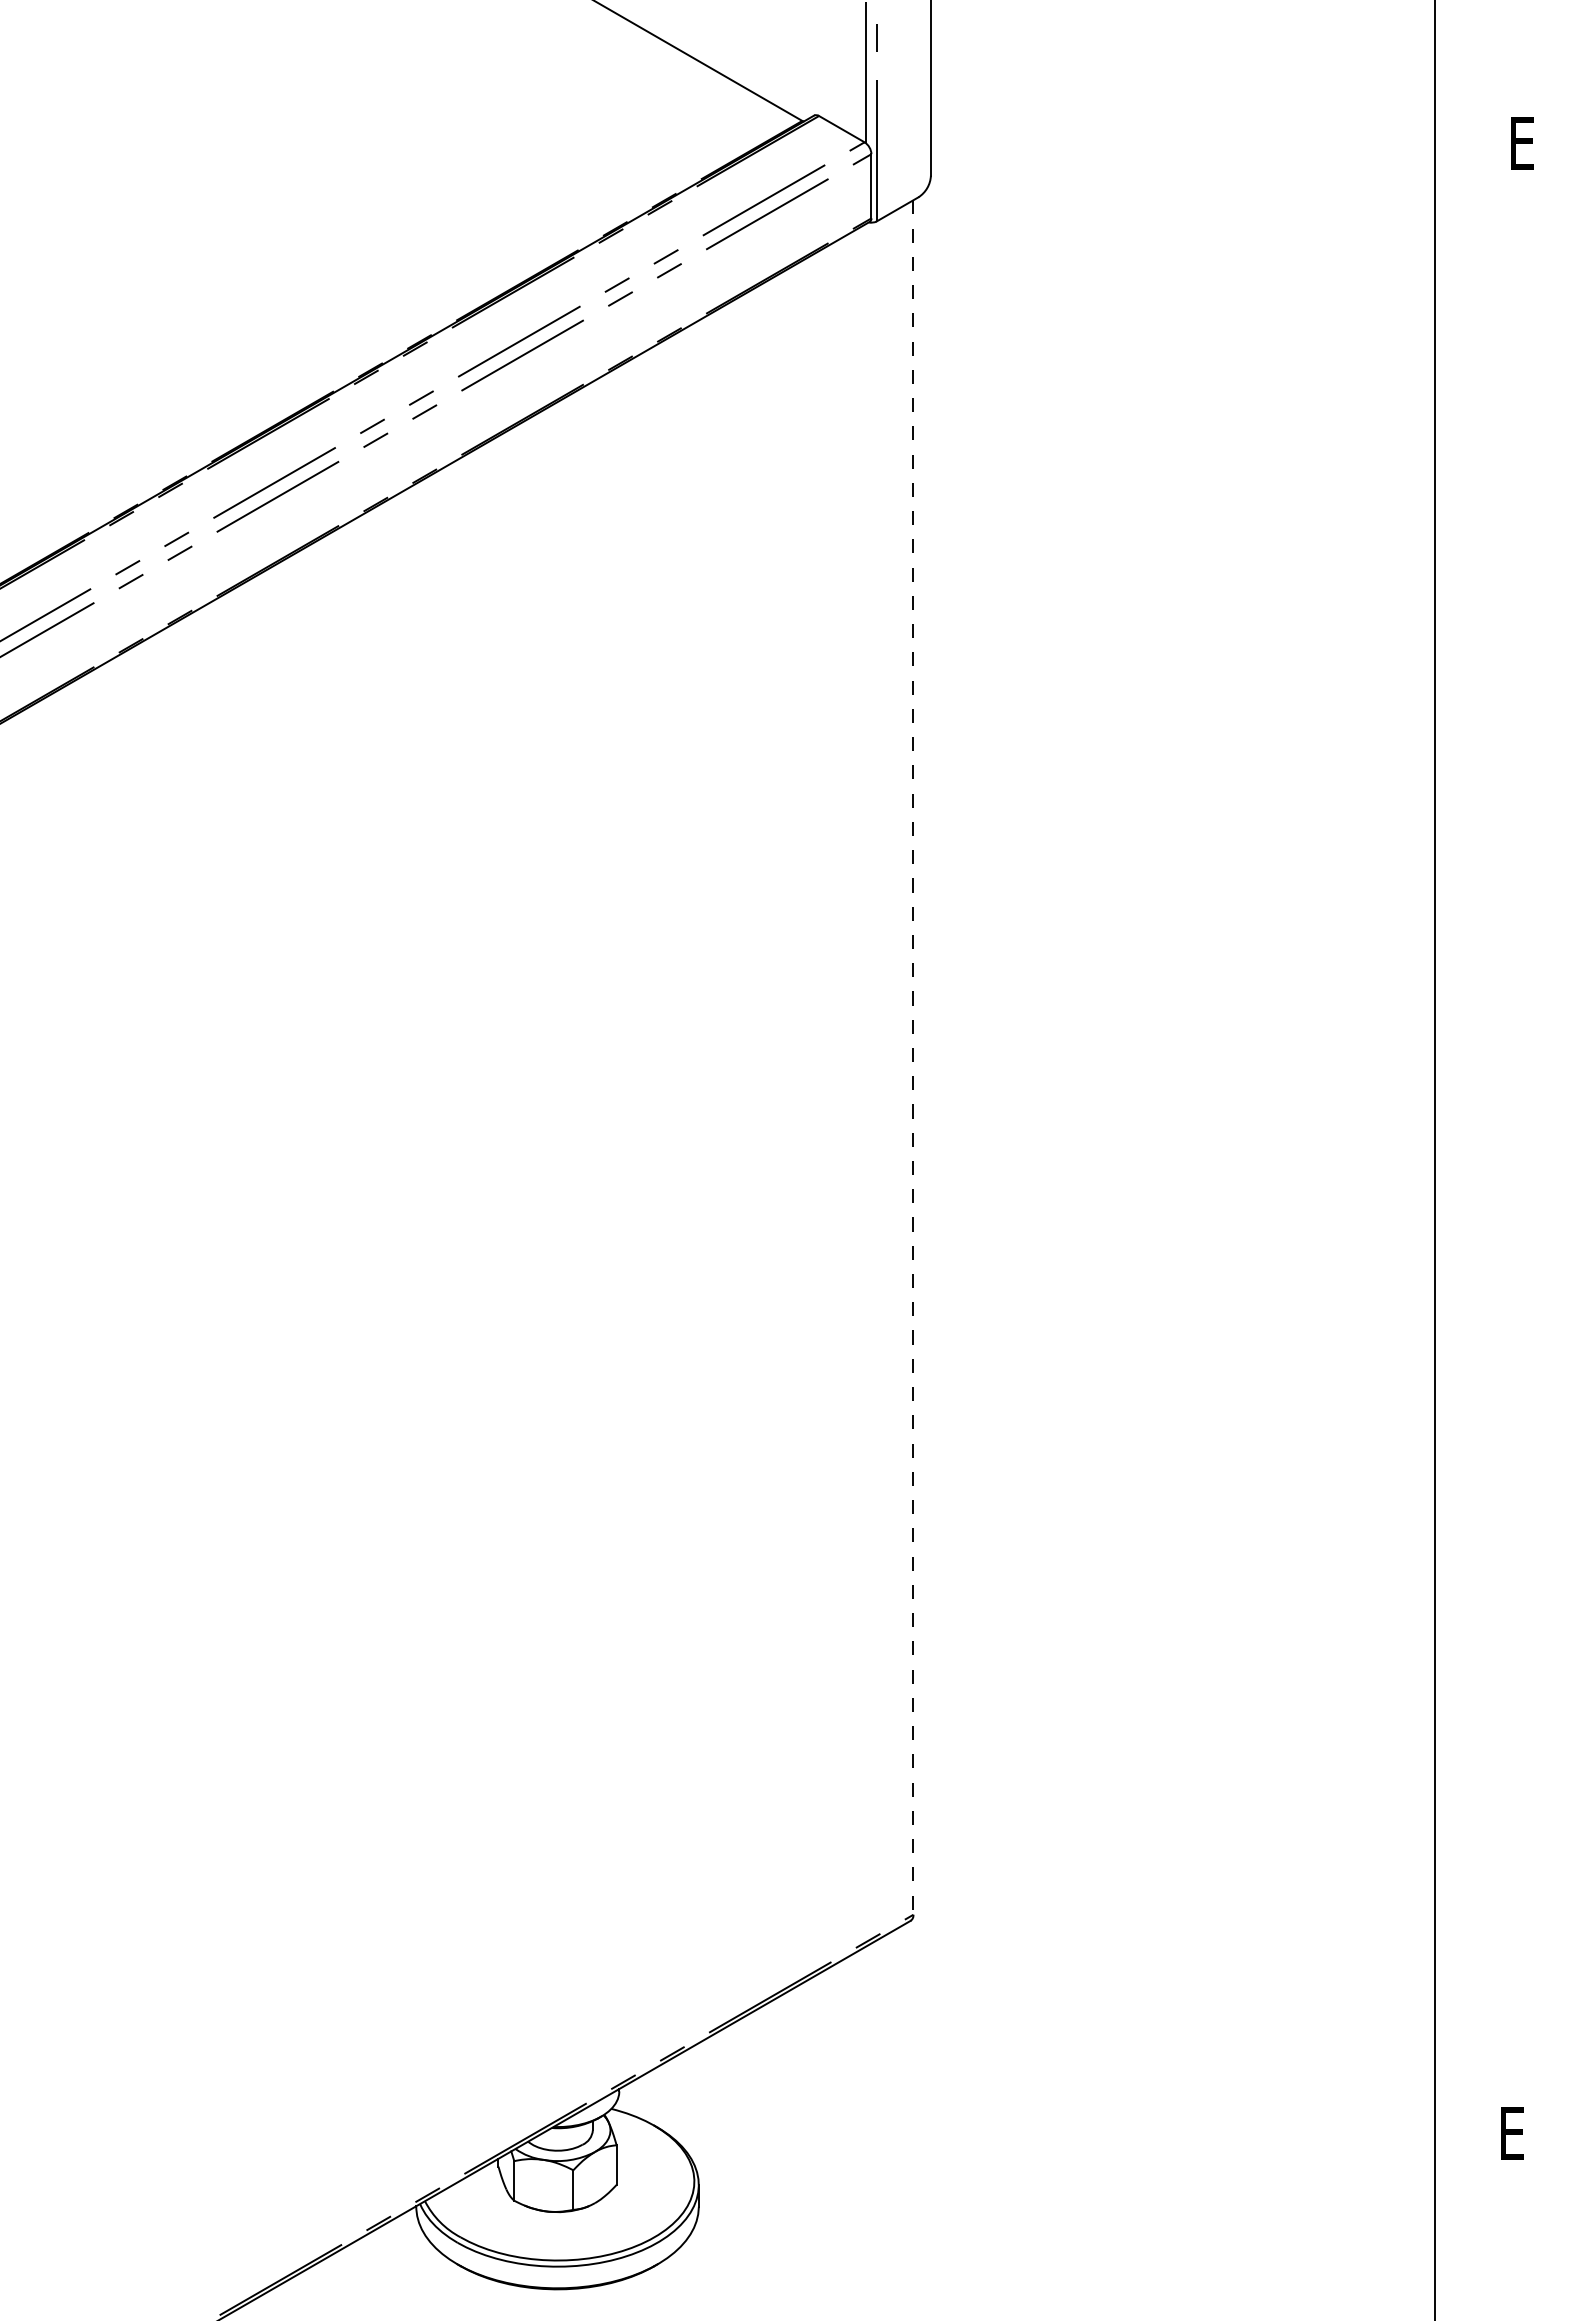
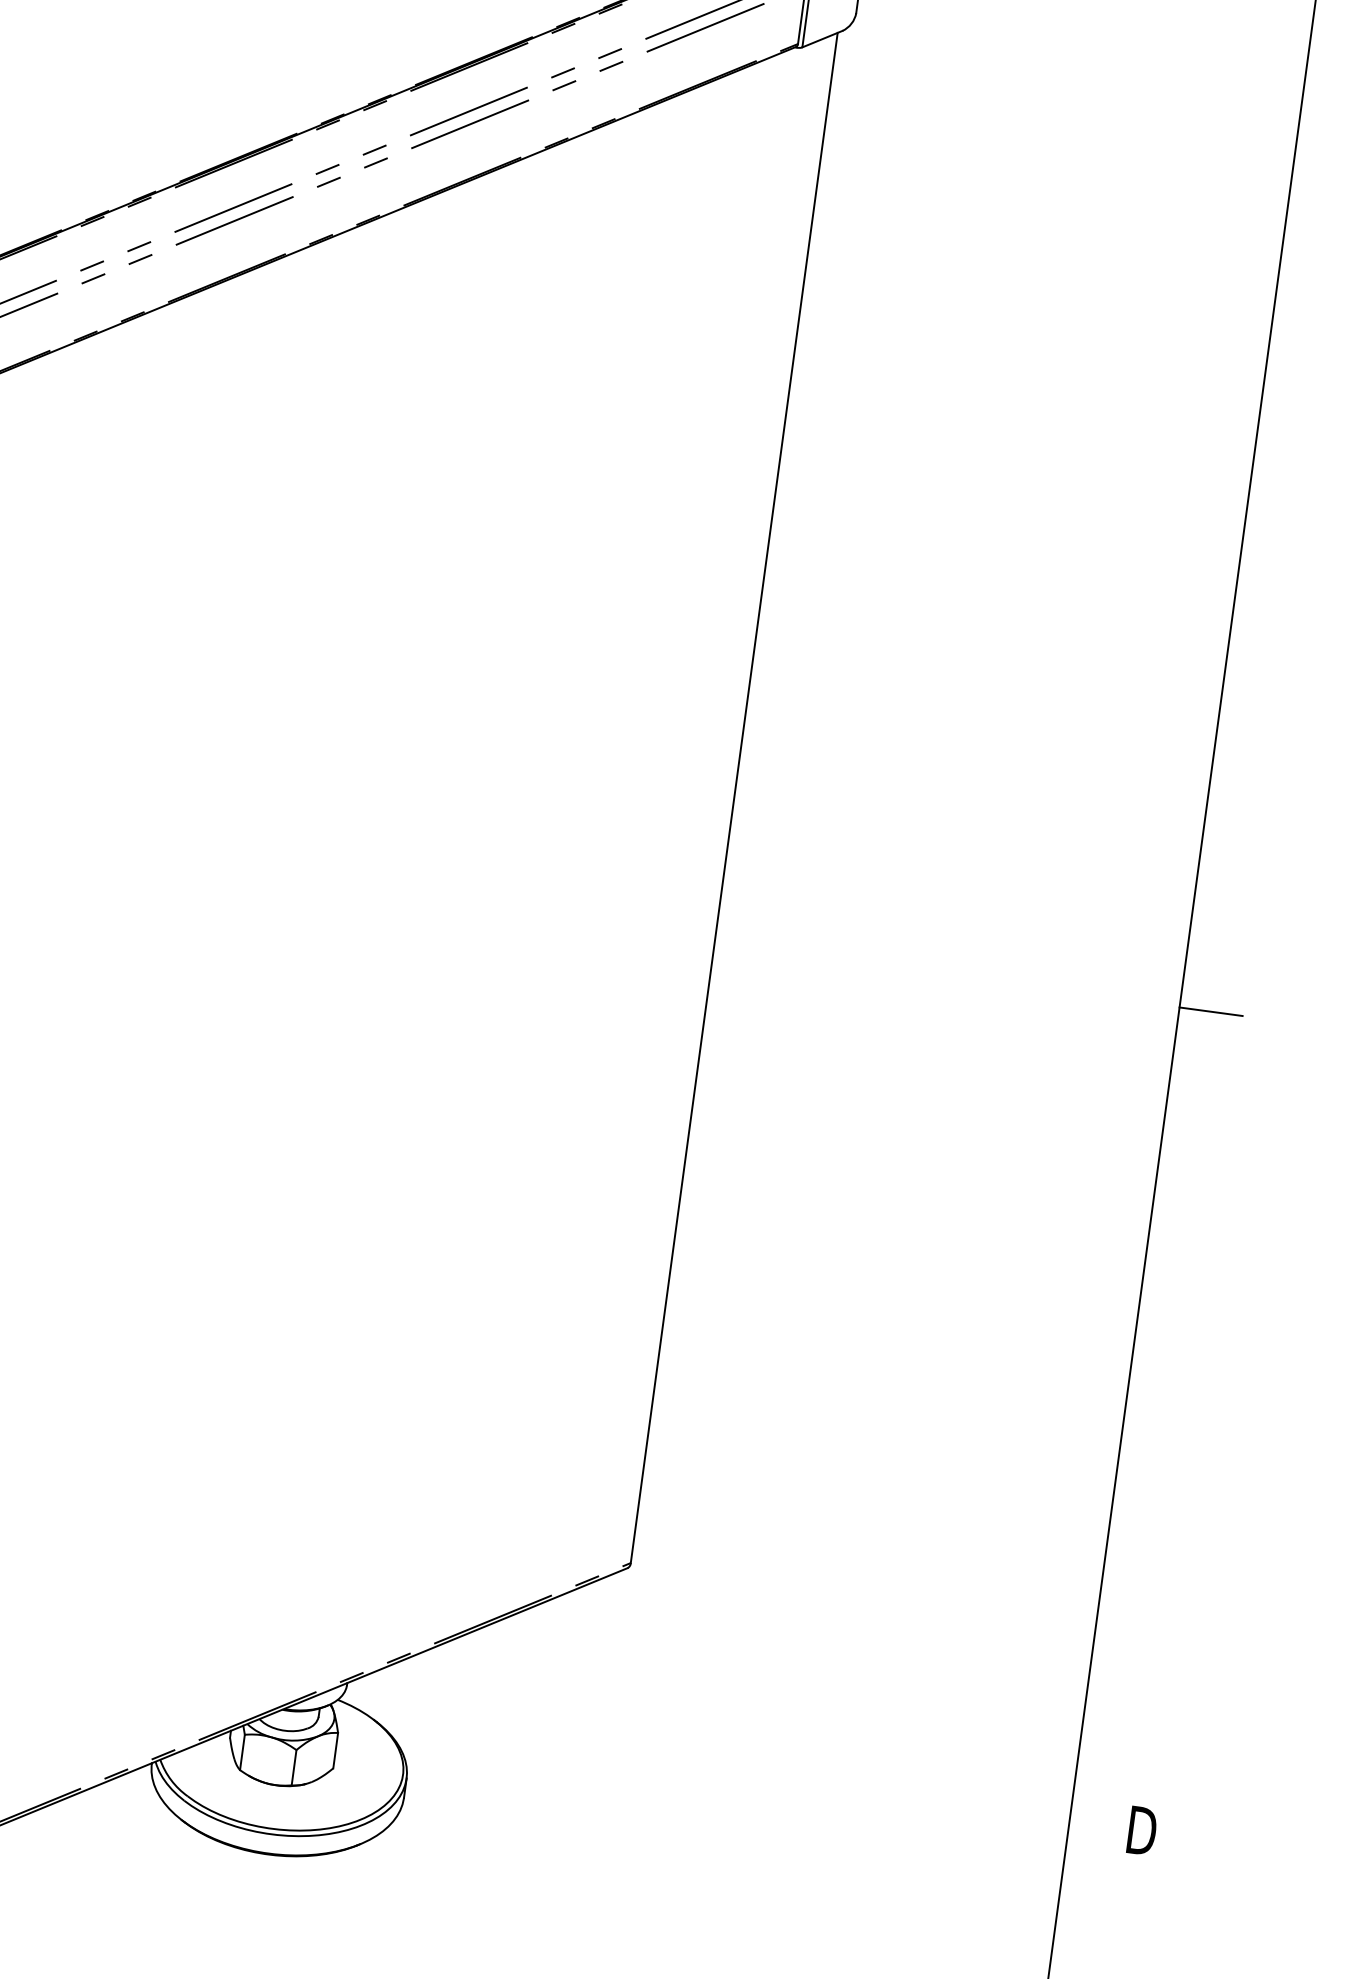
line: (913, 1058) -> (734, 798), dashed -> solid
line: (1469, 1221) -> (1210, 1011), added
text: (1516, 2133) -> (1142, 1831), E -> D

